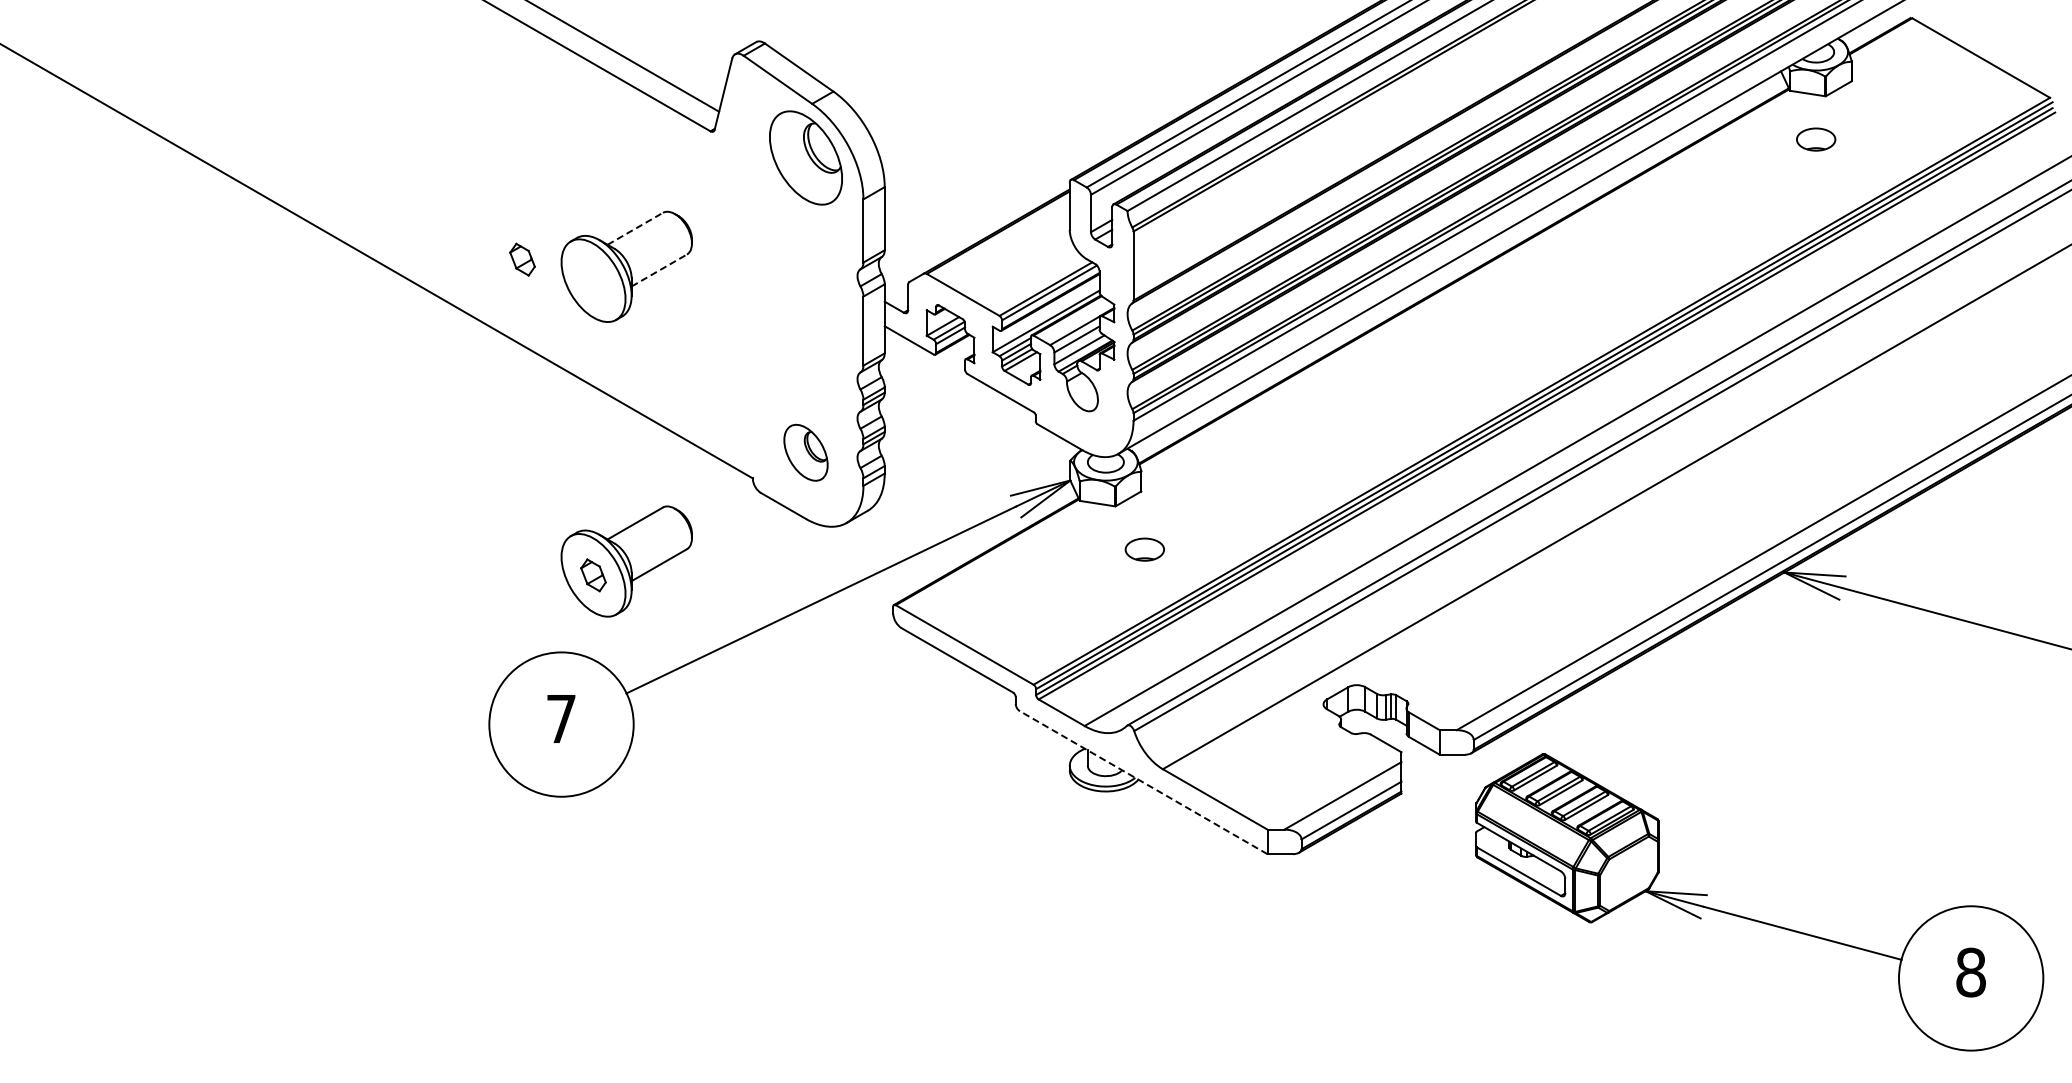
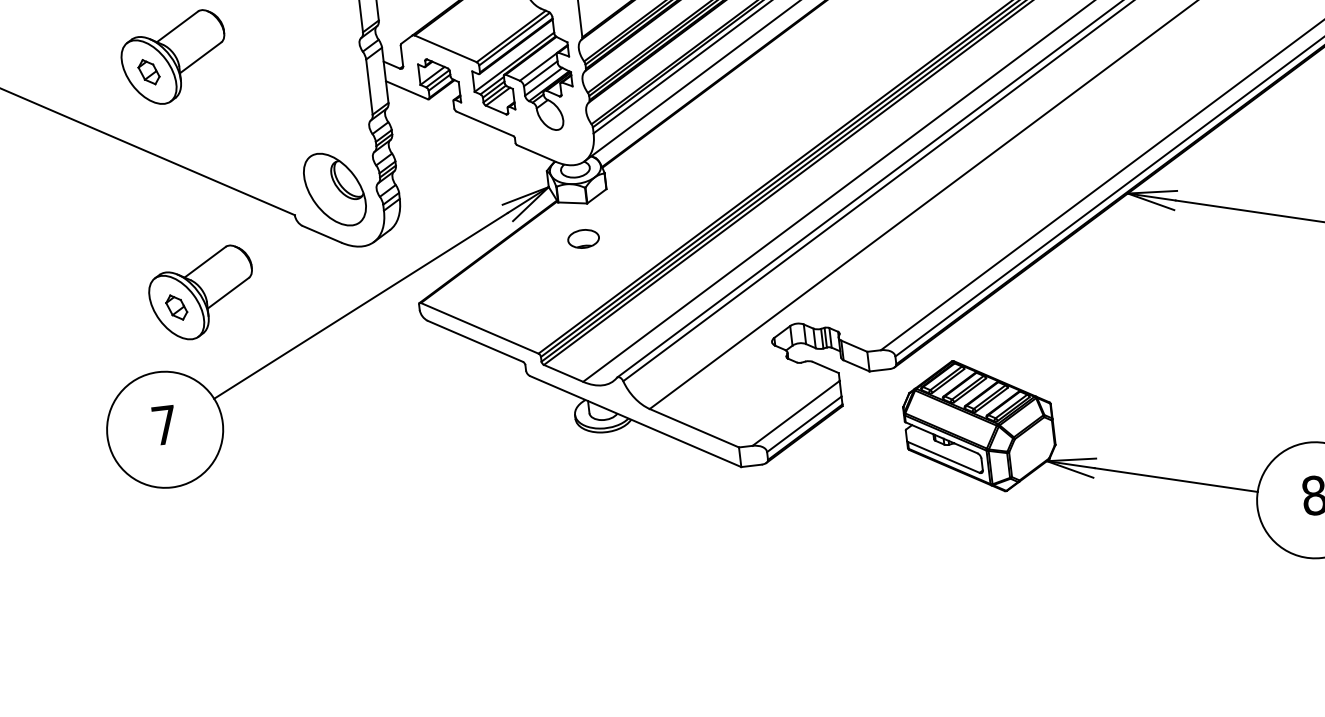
line: (635, 228) -> (177, 26), dashed -> solid
part: (522, 259) -> (149, 72), moved
line: (659, 270) -> (200, 57), dashed -> solid
part: (805, 452) -> (334, 189), size x1.67
part: (1144, 549) -> (583, 238), moved
line: (1143, 782) -> (635, 421), dashed -> solid

